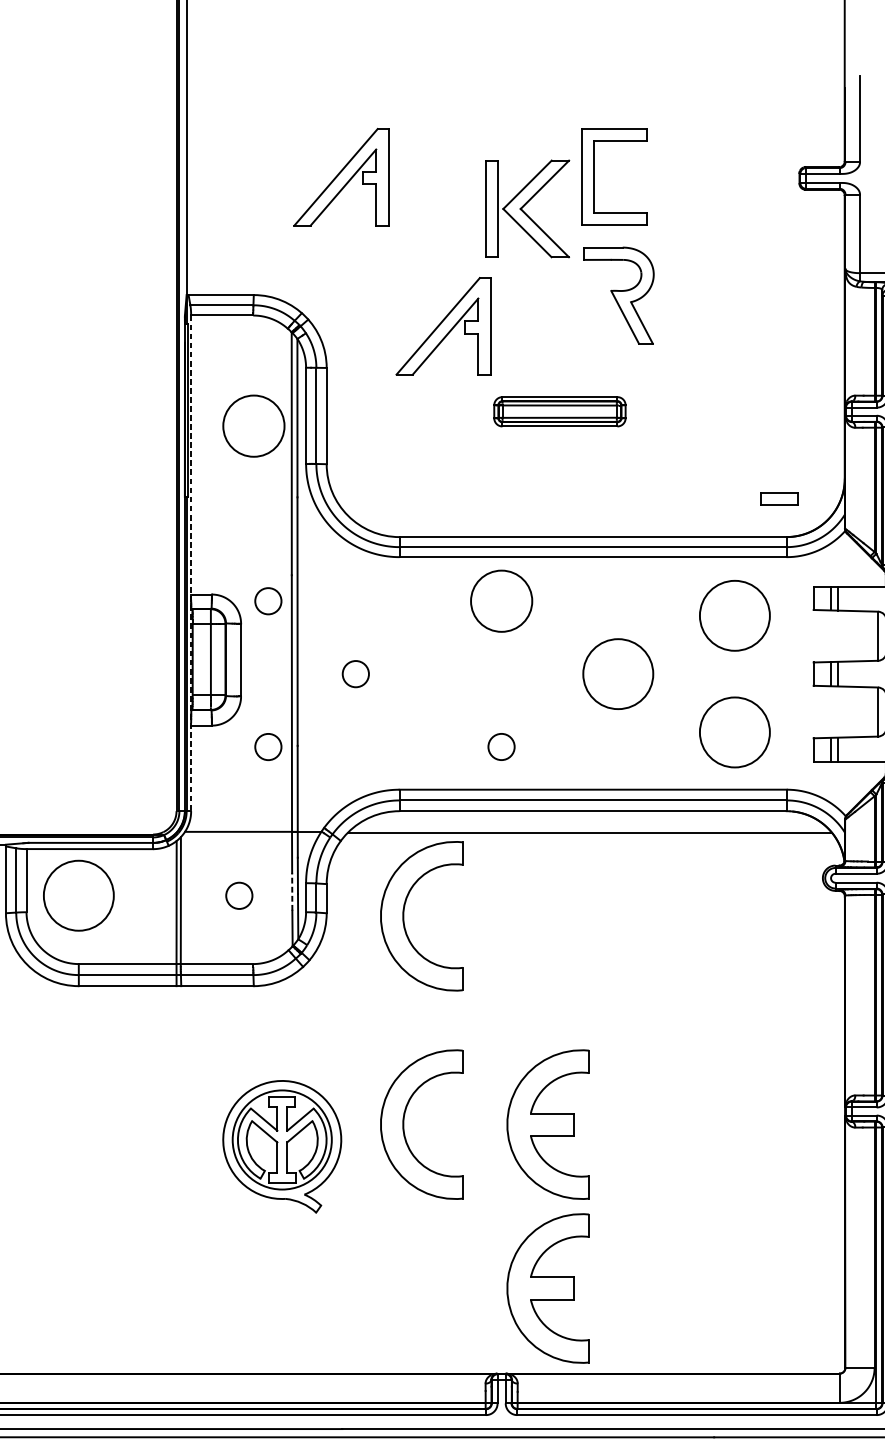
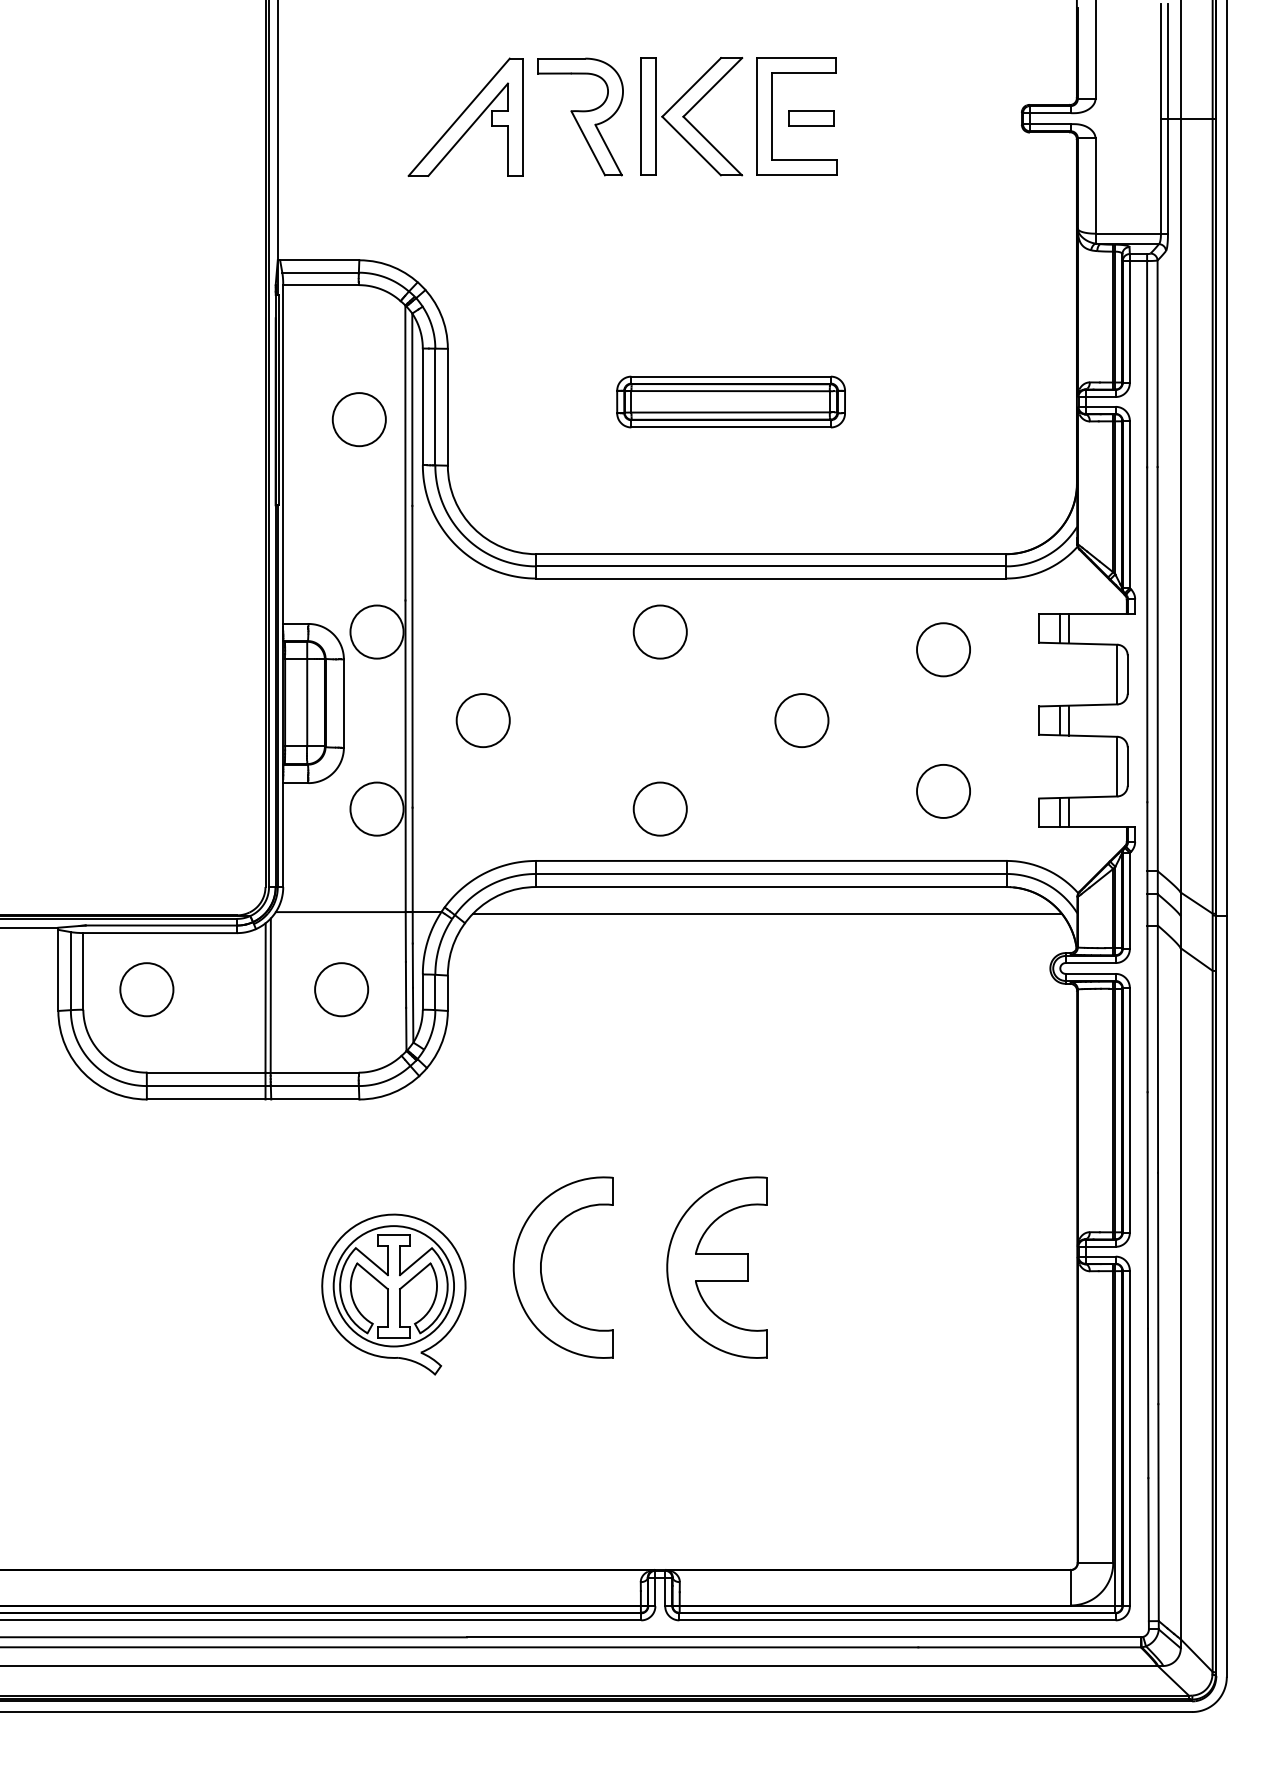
part: (527, 208) -> (691, 116), moved
part: (618, 295) -> (580, 116), moved
part: (443, 325) -> (589, 297), removed
part: (559, 411) -> (730, 401), size x1.43
circle: (253, 426) -> (358, 419), size x0.71
part: (779, 499) -> (811, 118), moved
line: (191, 563) -> (283, 586), dashed -> solid
circle: (267, 600) -> (376, 631), size x1.67
circle: (500, 600) -> (659, 631), size x0.71
circle: (734, 615) -> (943, 649), size x0.62
circle: (355, 674) -> (482, 720), size x1.67
circle: (617, 674) -> (801, 720), size x0.62
circle: (734, 731) -> (943, 790), size x0.62
circle: (267, 746) -> (376, 808), size x1.67
circle: (500, 746) -> (659, 808), size x1.67
line: (292, 891) -> (406, 984), dashed -> solid
circle: (78, 895) -> (146, 989), size x0.62
circle: (239, 895) -> (341, 989), size x1.67
part: (404, 911) -> (542, 1008), removed
part: (547, 1288) -> (716, 1466), removed

